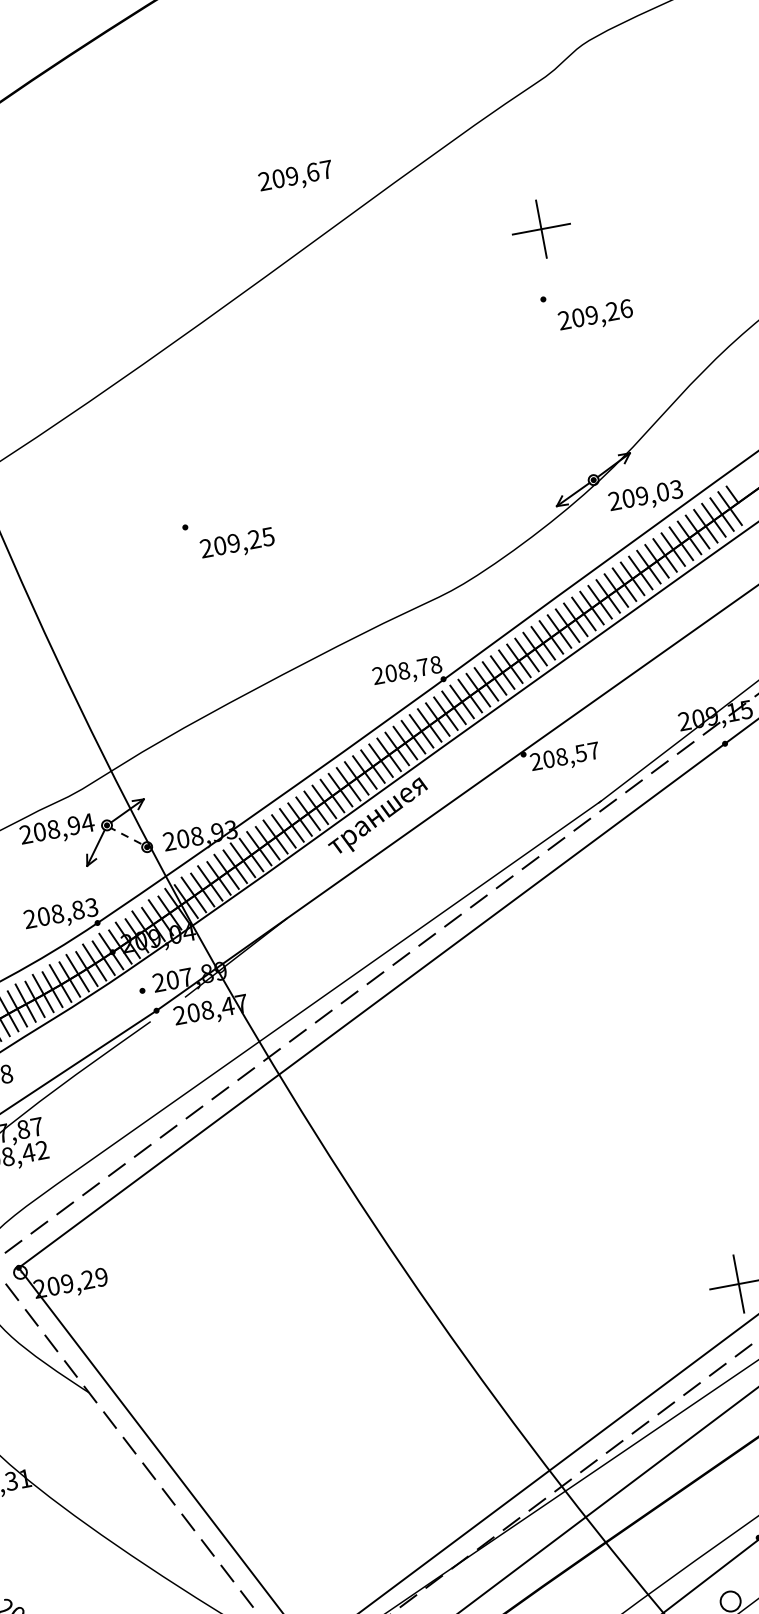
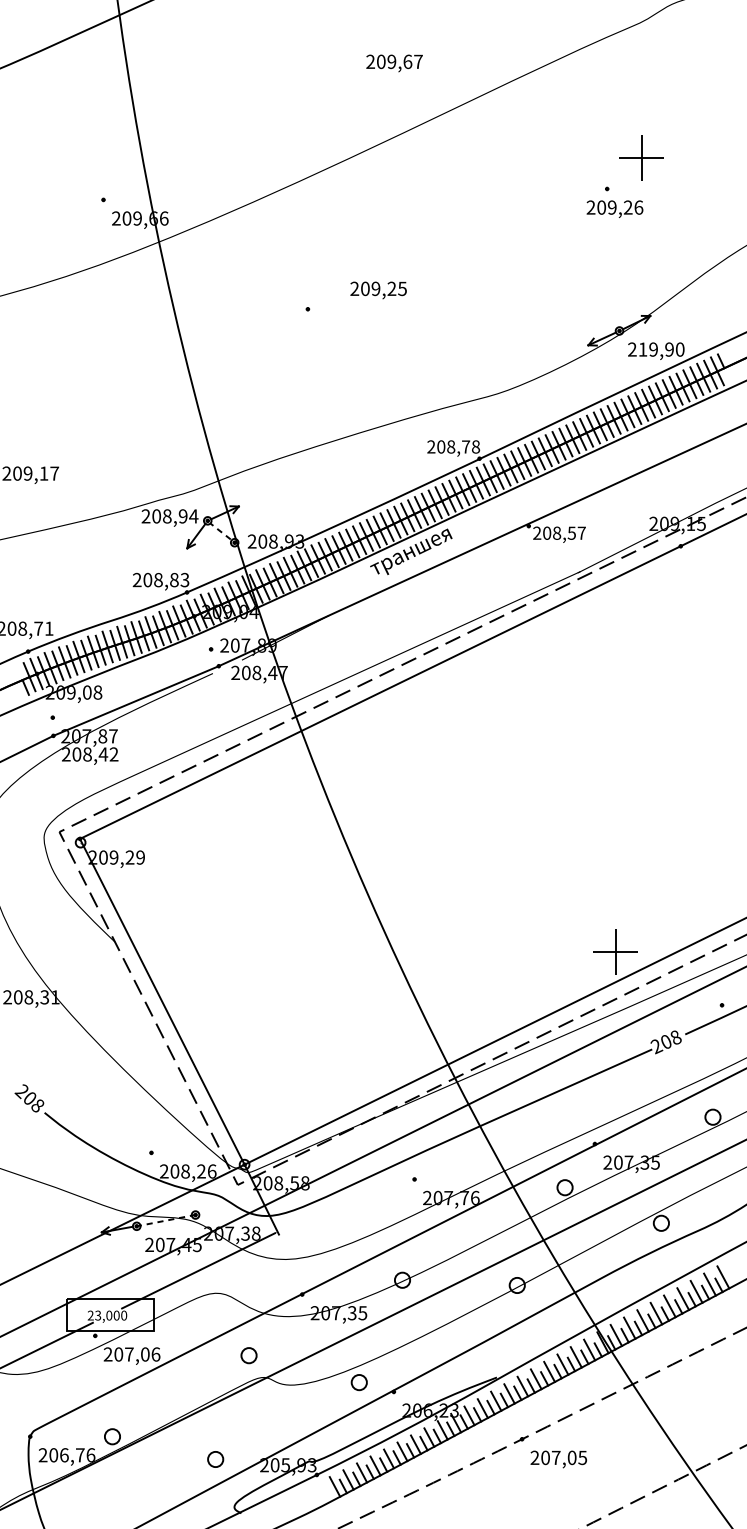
text: (296, 177) -> (394, 63), moved
part: (541, 228) -> (641, 157), moved
text: (595, 315) -> (614, 208), moved
text: (652, 493) -> (661, 349), 209,03 -> 219,90
text: (237, 544) -> (378, 290), moved

